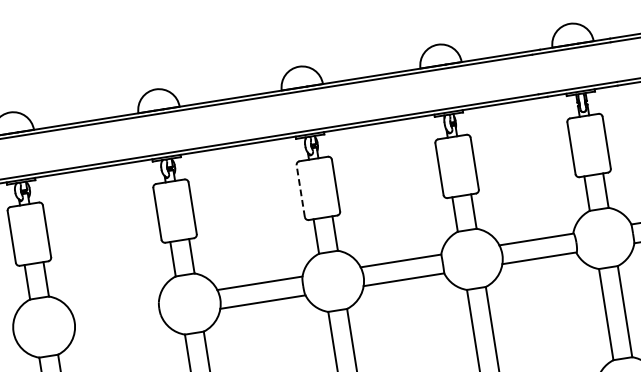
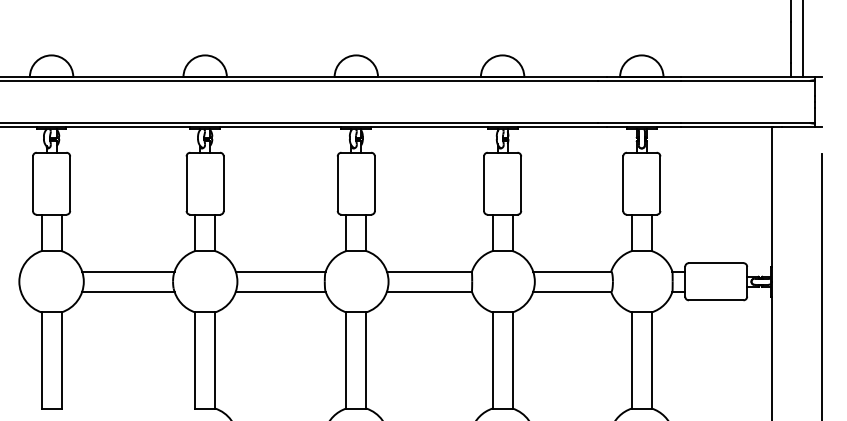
line: (300, 191) -> (337, 183), dashed -> solid
line: (115, 305) -> (128, 271), added
line: (118, 324) -> (128, 291), added

